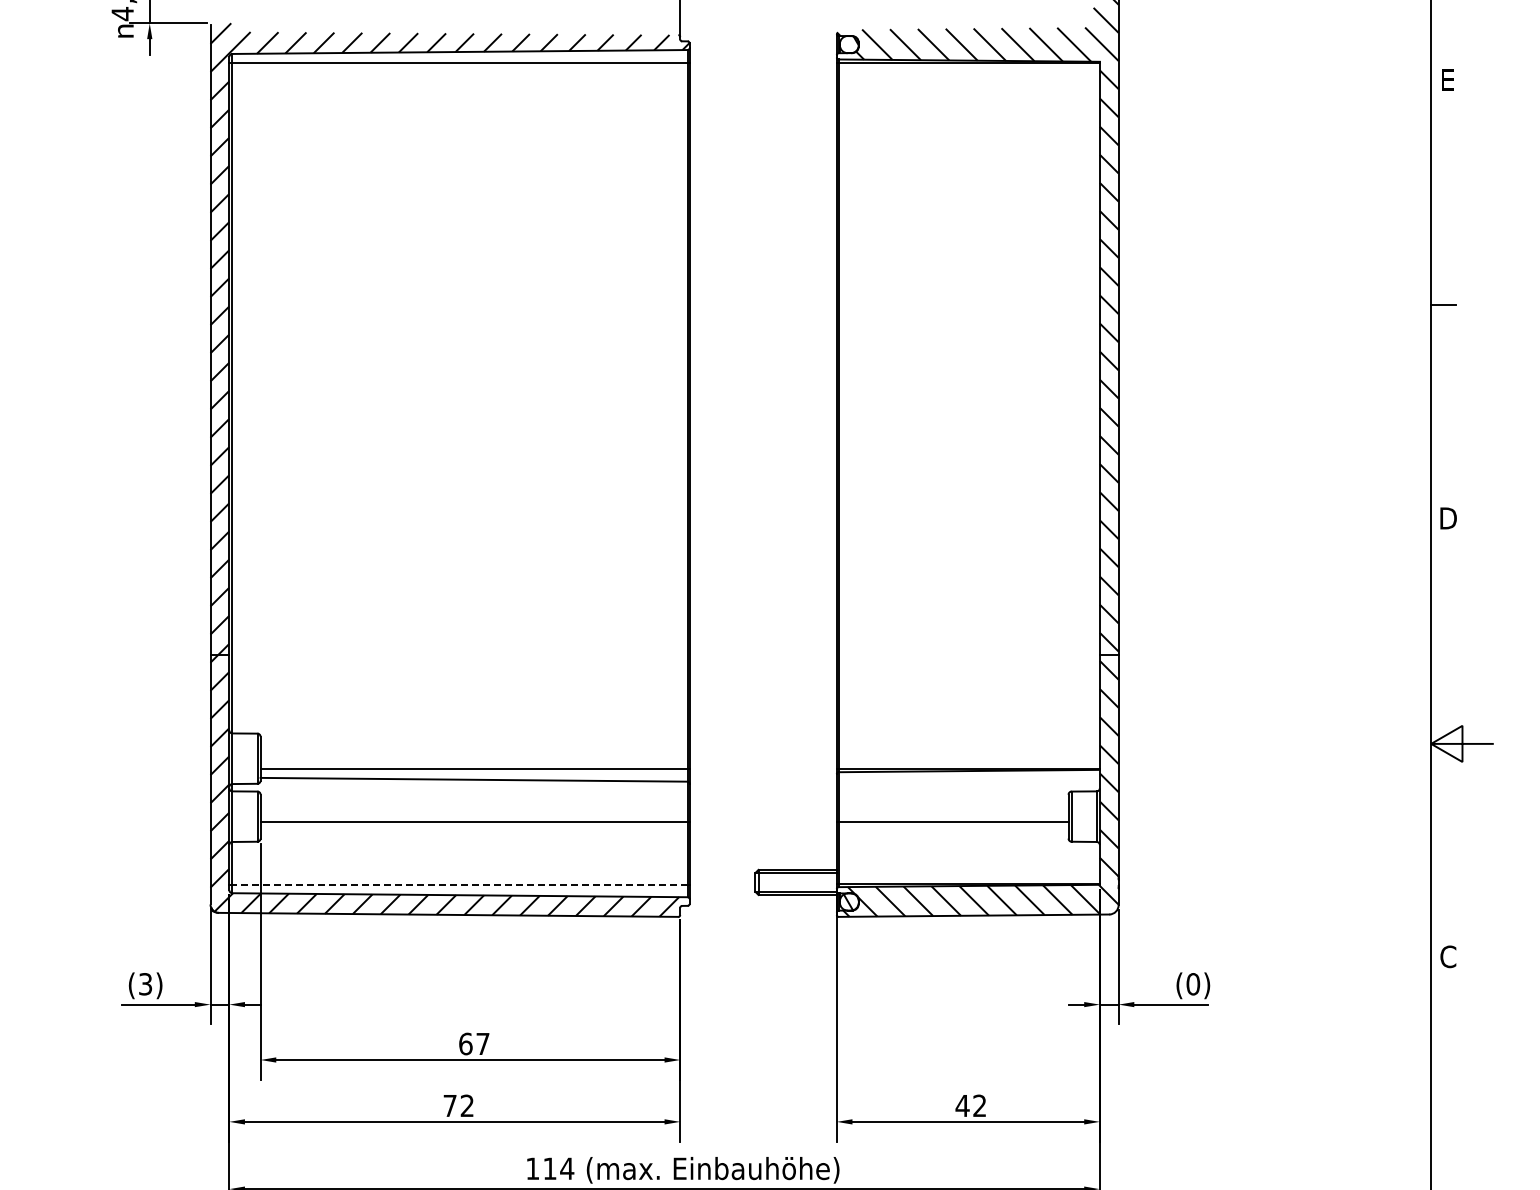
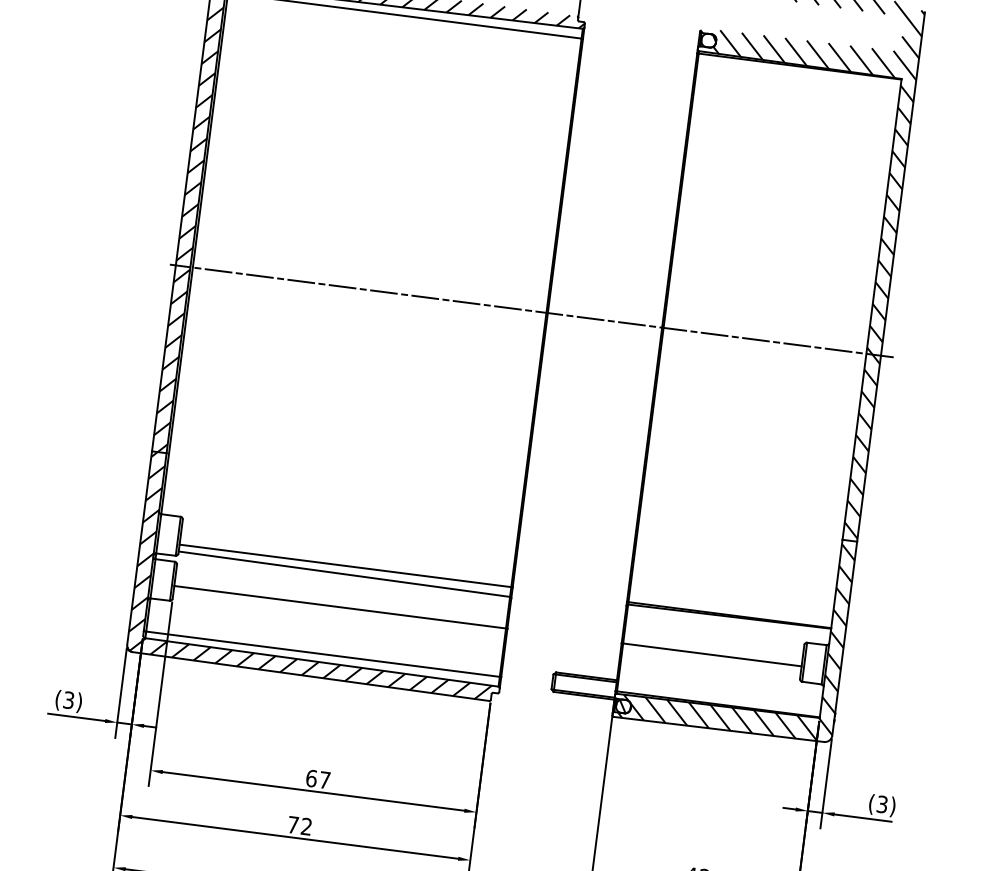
line: (668, 415) -> (531, 310), added
line: (460, 884) -> (323, 654), dashed -> solid
text: (1193, 984) -> (882, 804), (0) -> (3)

